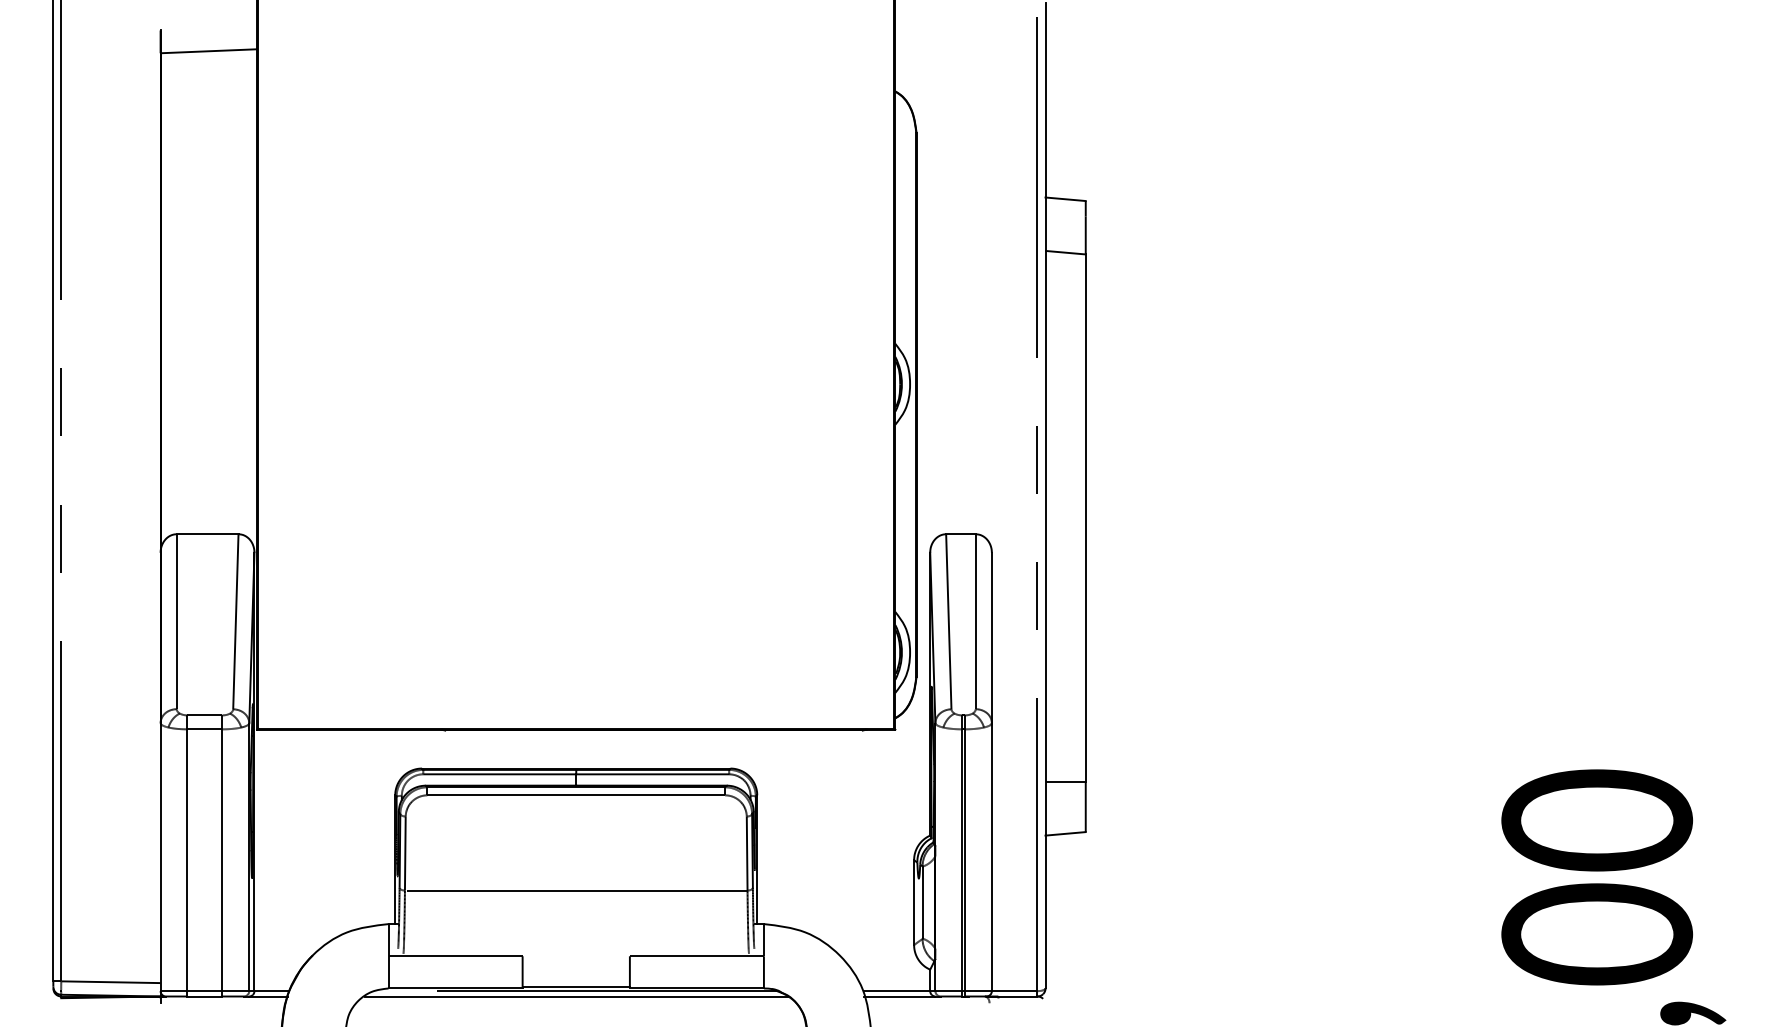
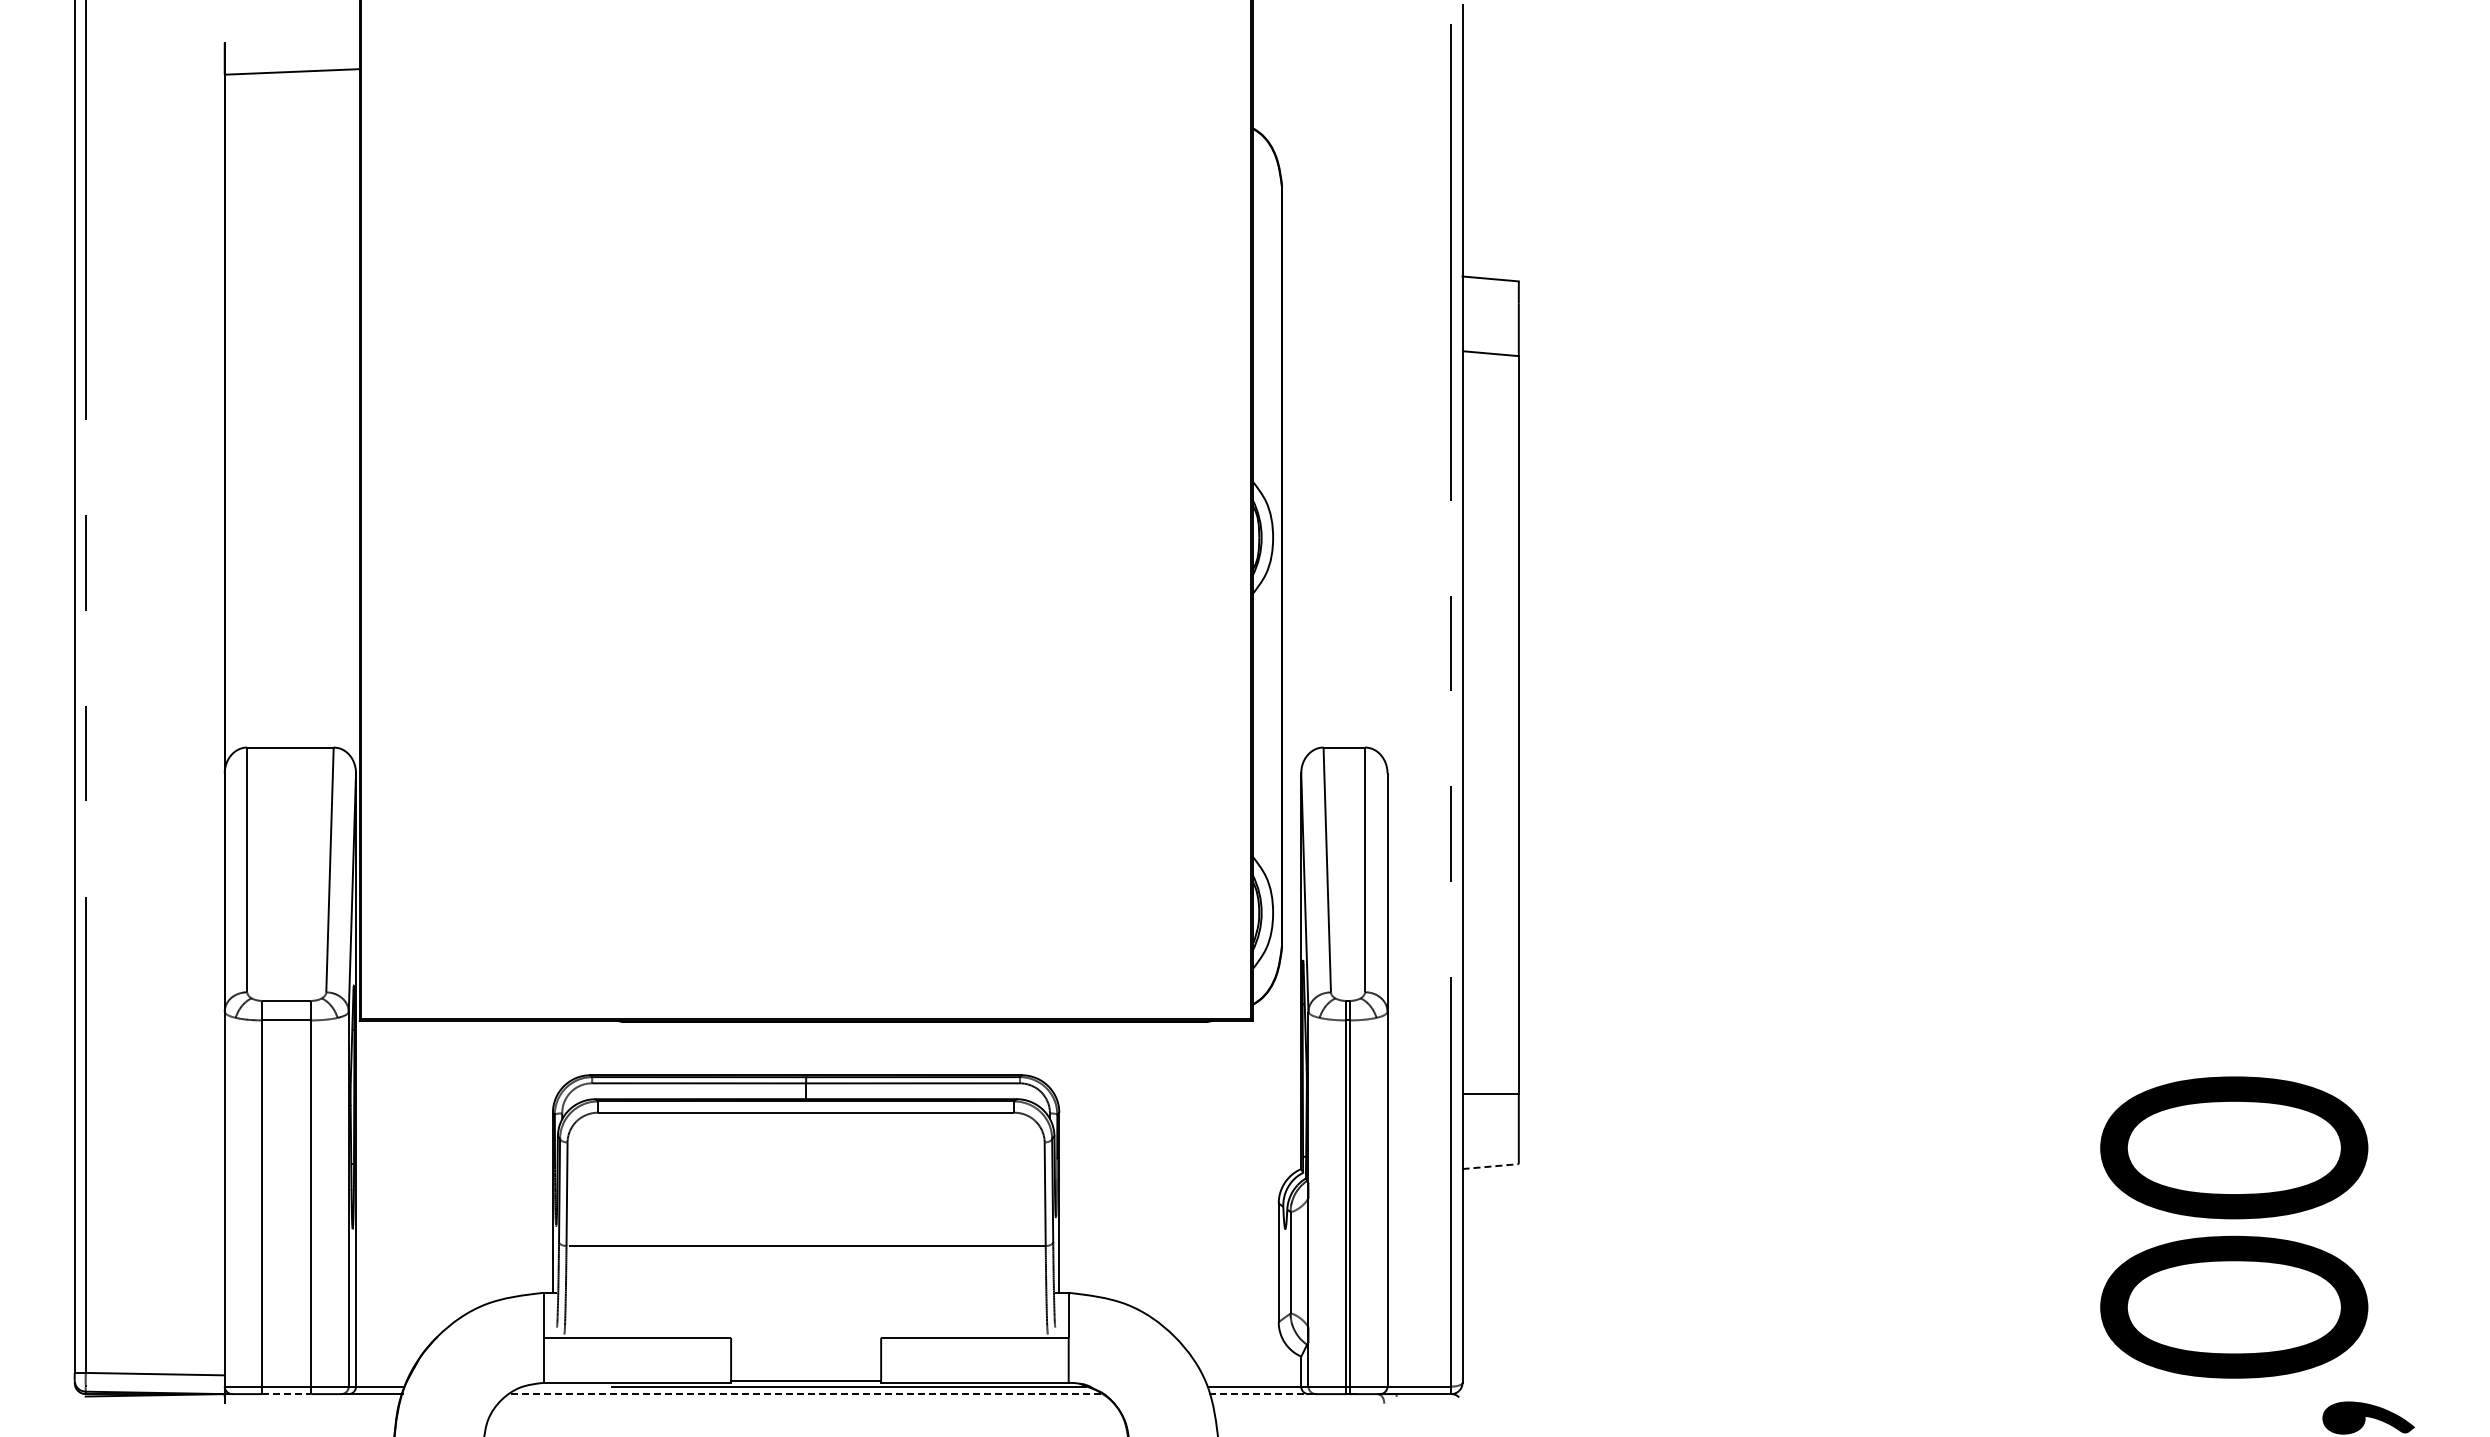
line: (1066, 833) -> (1491, 1166), solid -> dashed
line: (204, 996) -> (286, 1394), solid -> dashed
line: (576, 996) -> (806, 1394), solid -> dashed
line: (899, 996) -> (1258, 1394), solid -> dashed

